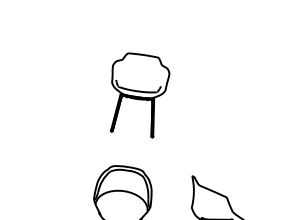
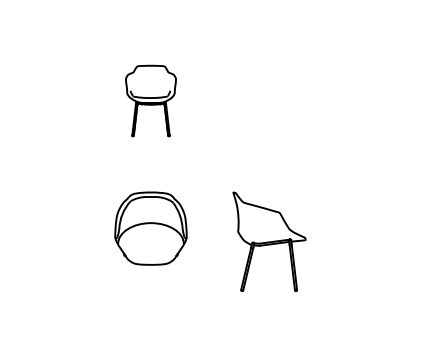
part: (137, 94) -> (150, 100), size x0.7

